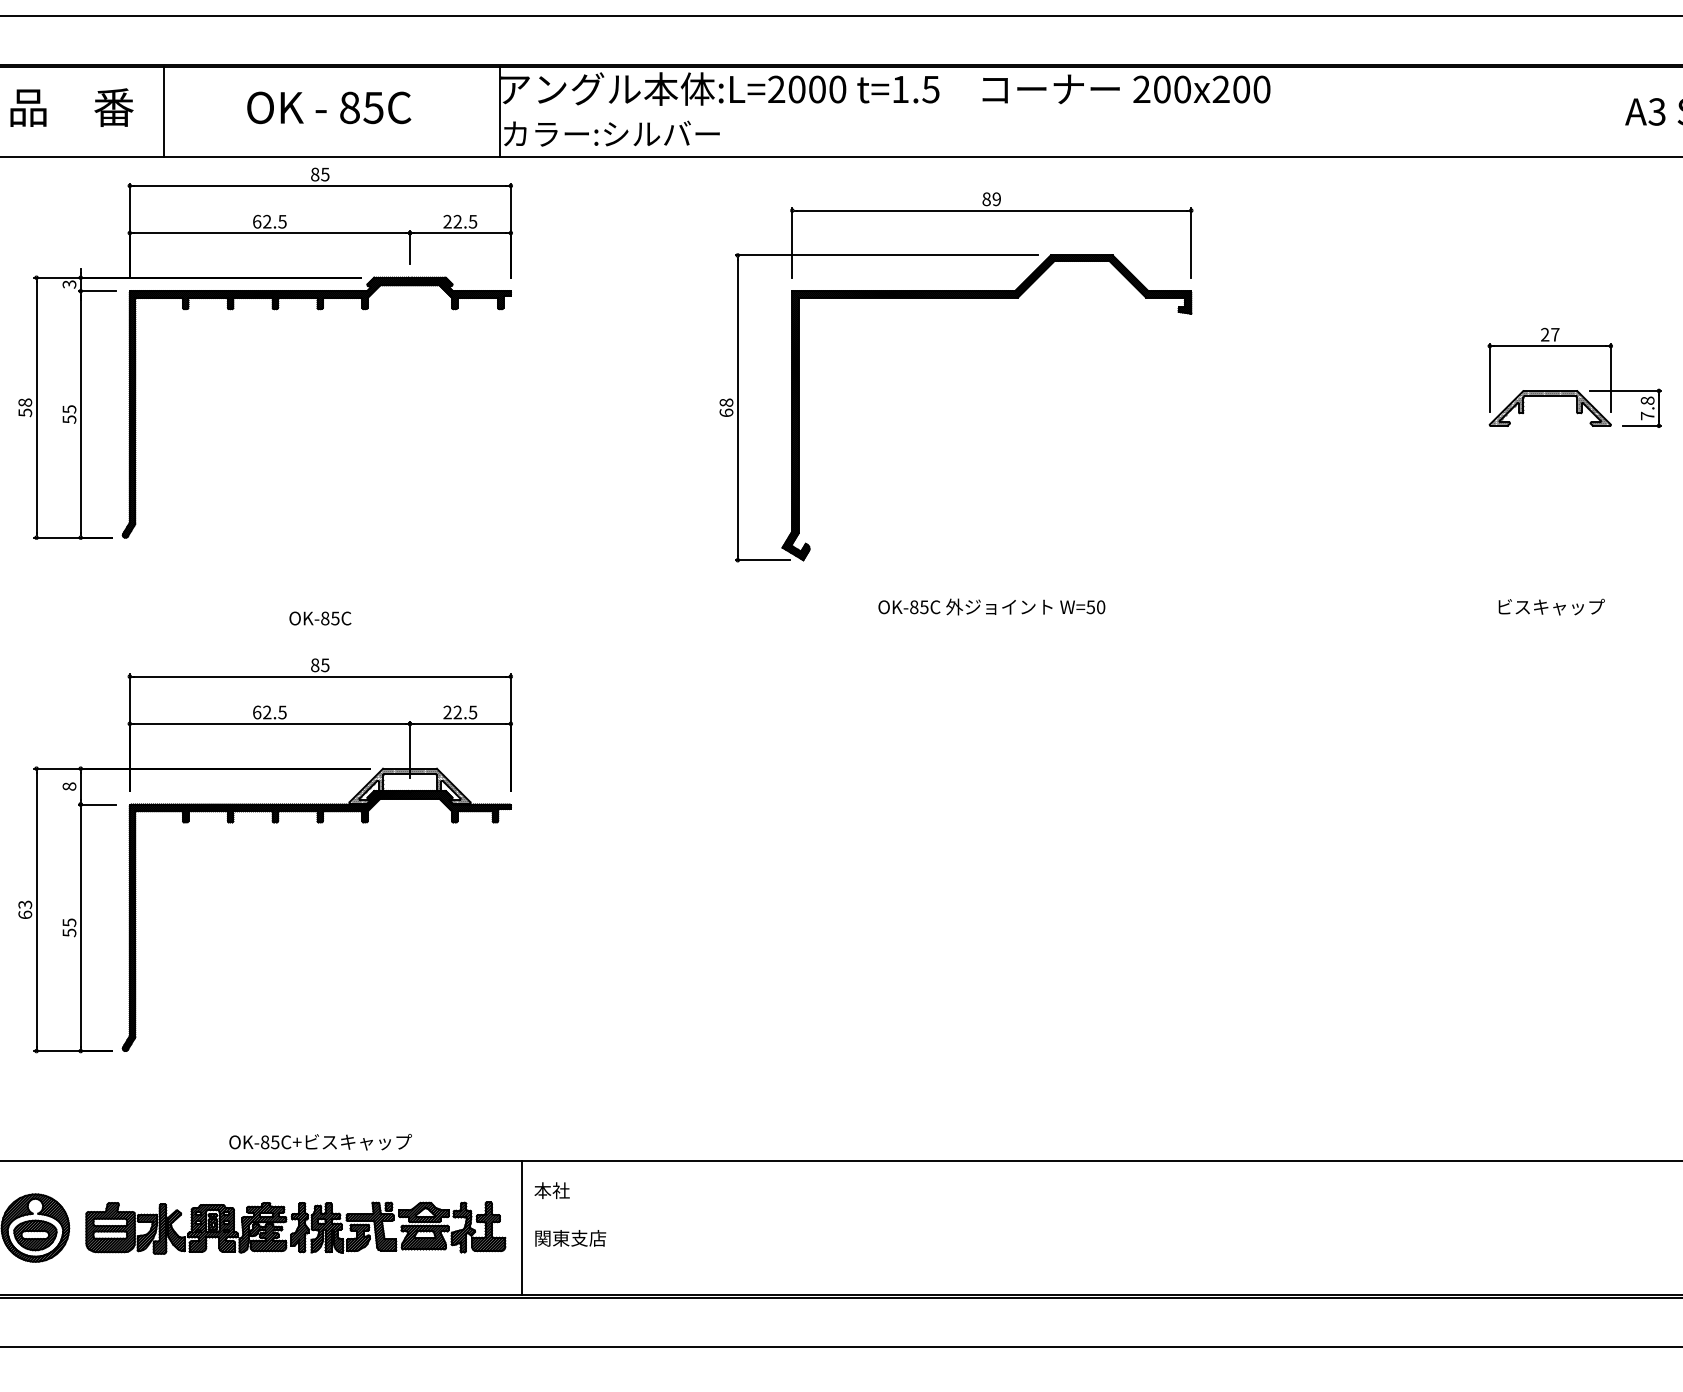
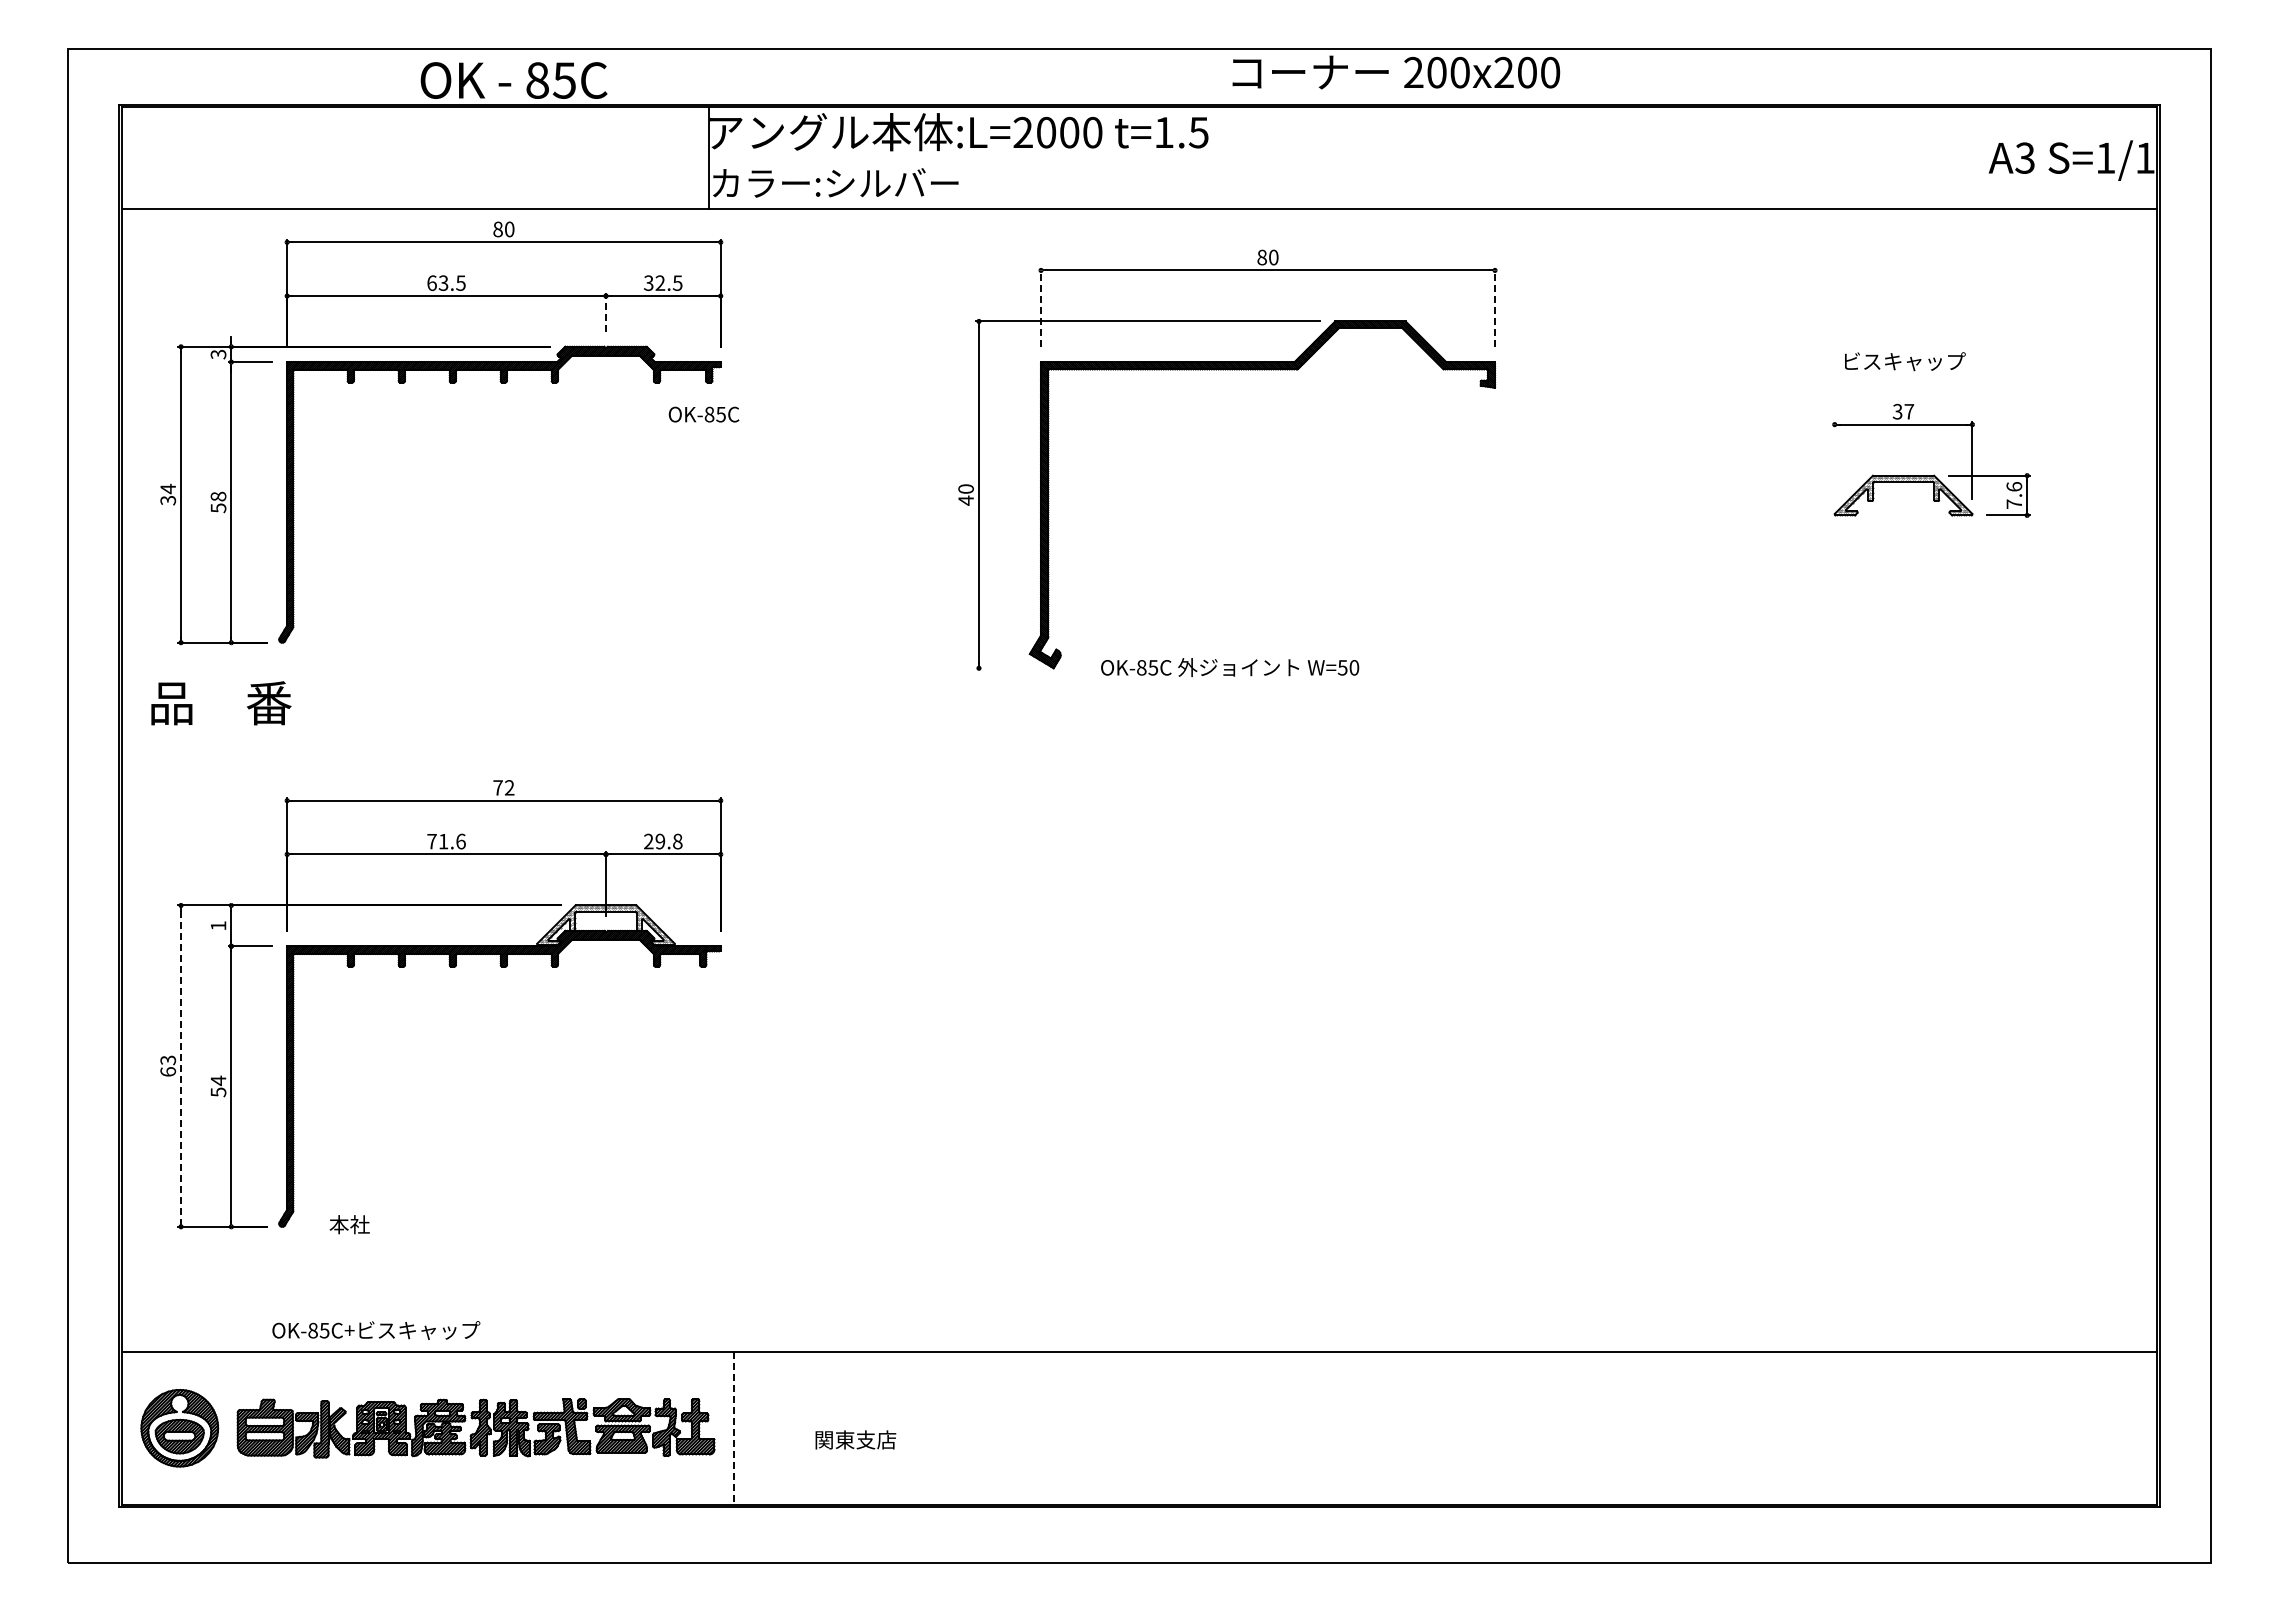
text: (1126, 89) -> (1396, 72), moved
text: (72, 107) -> (221, 703), moved
text: (328, 107) -> (513, 80), moved
line: (163, 112) -> (325, 158), removed
text: (325, 174) -> (509, 229), 85 -> 80
text: (996, 199) -> (1273, 257), 89 -> 80
text: (447, 221) -> (648, 282), 22.5 -> 32.5
text: (267, 222) -> (443, 283), 62.5 -> 63.5
line: (792, 243) -> (1041, 307), solid -> dashed
line: (1191, 243) -> (1495, 307), solid -> dashed
line: (409, 247) -> (605, 312), solid -> dashed
text: (1544, 334) -> (1897, 411), 27 -> 37
line: (1489, 377) -> (1834, 460), removed
text: (1647, 400) -> (2014, 486), 7.8 -> 7.6
text: (25, 406) -> (168, 493), 58 -> 34
text: (725, 407) -> (965, 494), 68 -> 40
text: (69, 409) -> (218, 496), 55 -> 58
line: (762, 560) -> (1007, 668), removed
text: (992, 606) -> (1230, 667), moved
text: (1552, 606) -> (1905, 361), moved
text: (319, 618) -> (703, 414), moved
text: (319, 664) -> (503, 787), 85 -> 72
text: (269, 712) -> (446, 841), 62.5 -> 71.6
text: (464, 712) -> (668, 841), 22.5 -> 29.8
text: (69, 786) -> (218, 925), 8 -> 1
line: (36, 910) -> (181, 1066), solid -> dashed
text: (69, 922) -> (218, 1080), 55 -> 54
text: (320, 1142) -> (376, 1330), moved
text: (551, 1190) -> (349, 1224), moved
line: (522, 1228) -> (734, 1428), solid -> dashed
text: (570, 1237) -> (855, 1439), moved

